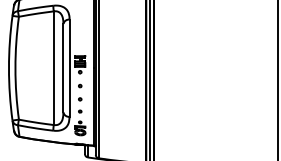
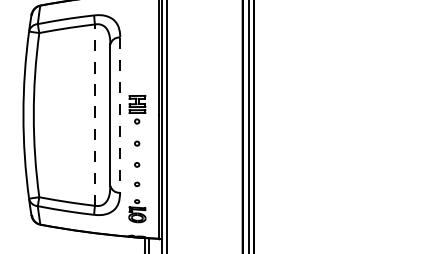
line: (53, 68) -> (94, 115), solid -> dashed
line: (69, 68) -> (120, 115), solid -> dashed

